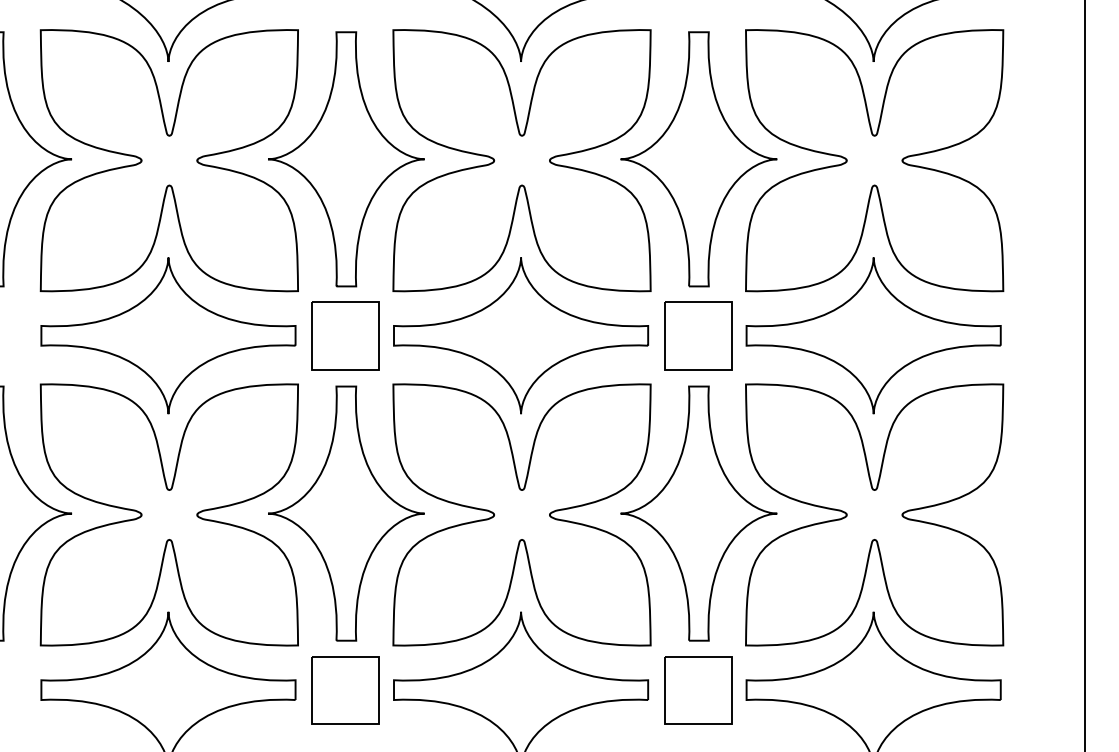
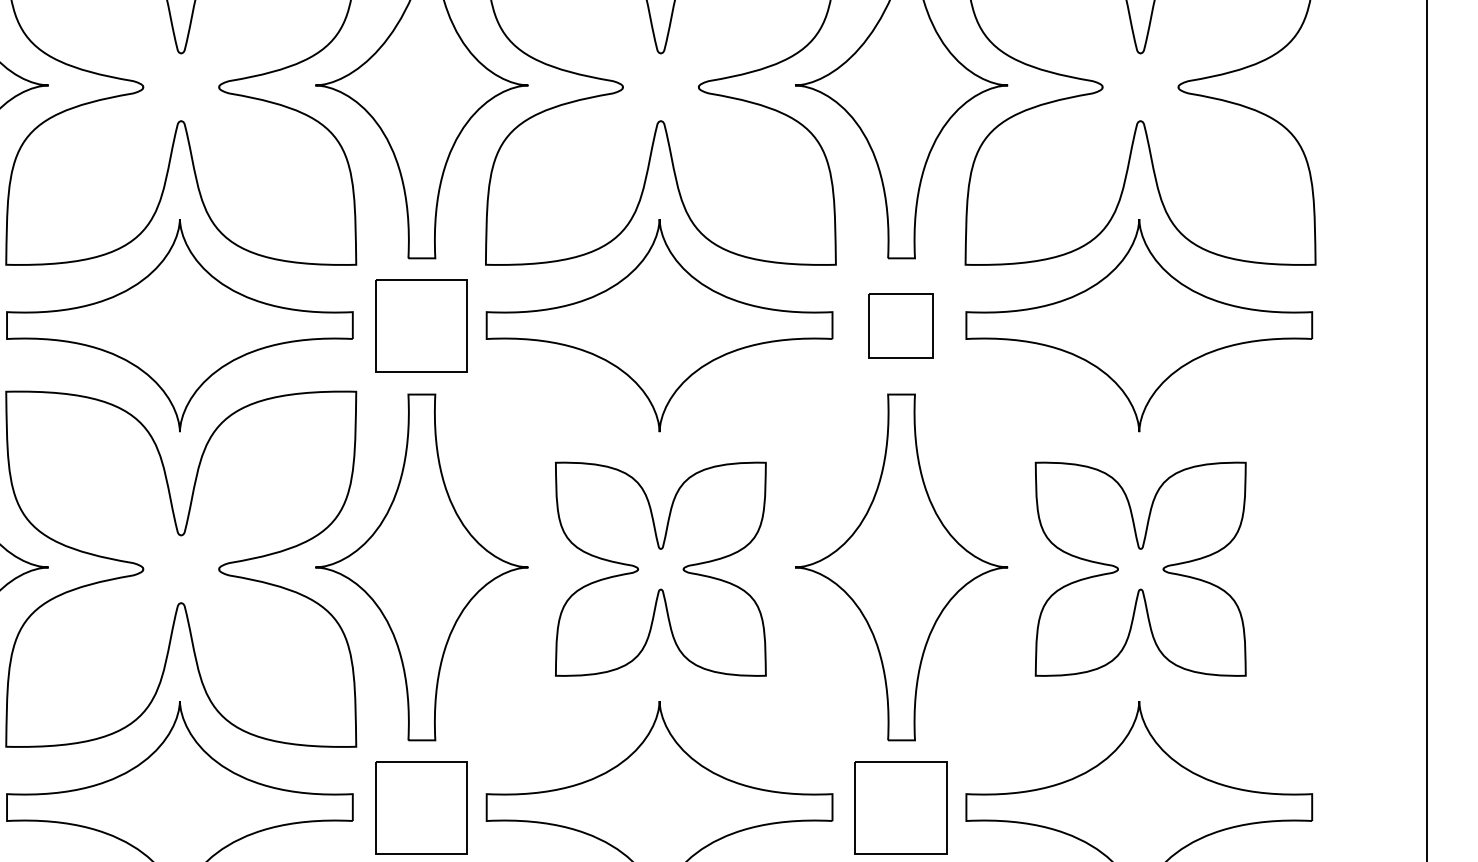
part: (698, 335) -> (900, 325), size x0.7
part: (521, 514) -> (660, 568), size x0.6
part: (874, 514) -> (1140, 568), size x0.6

